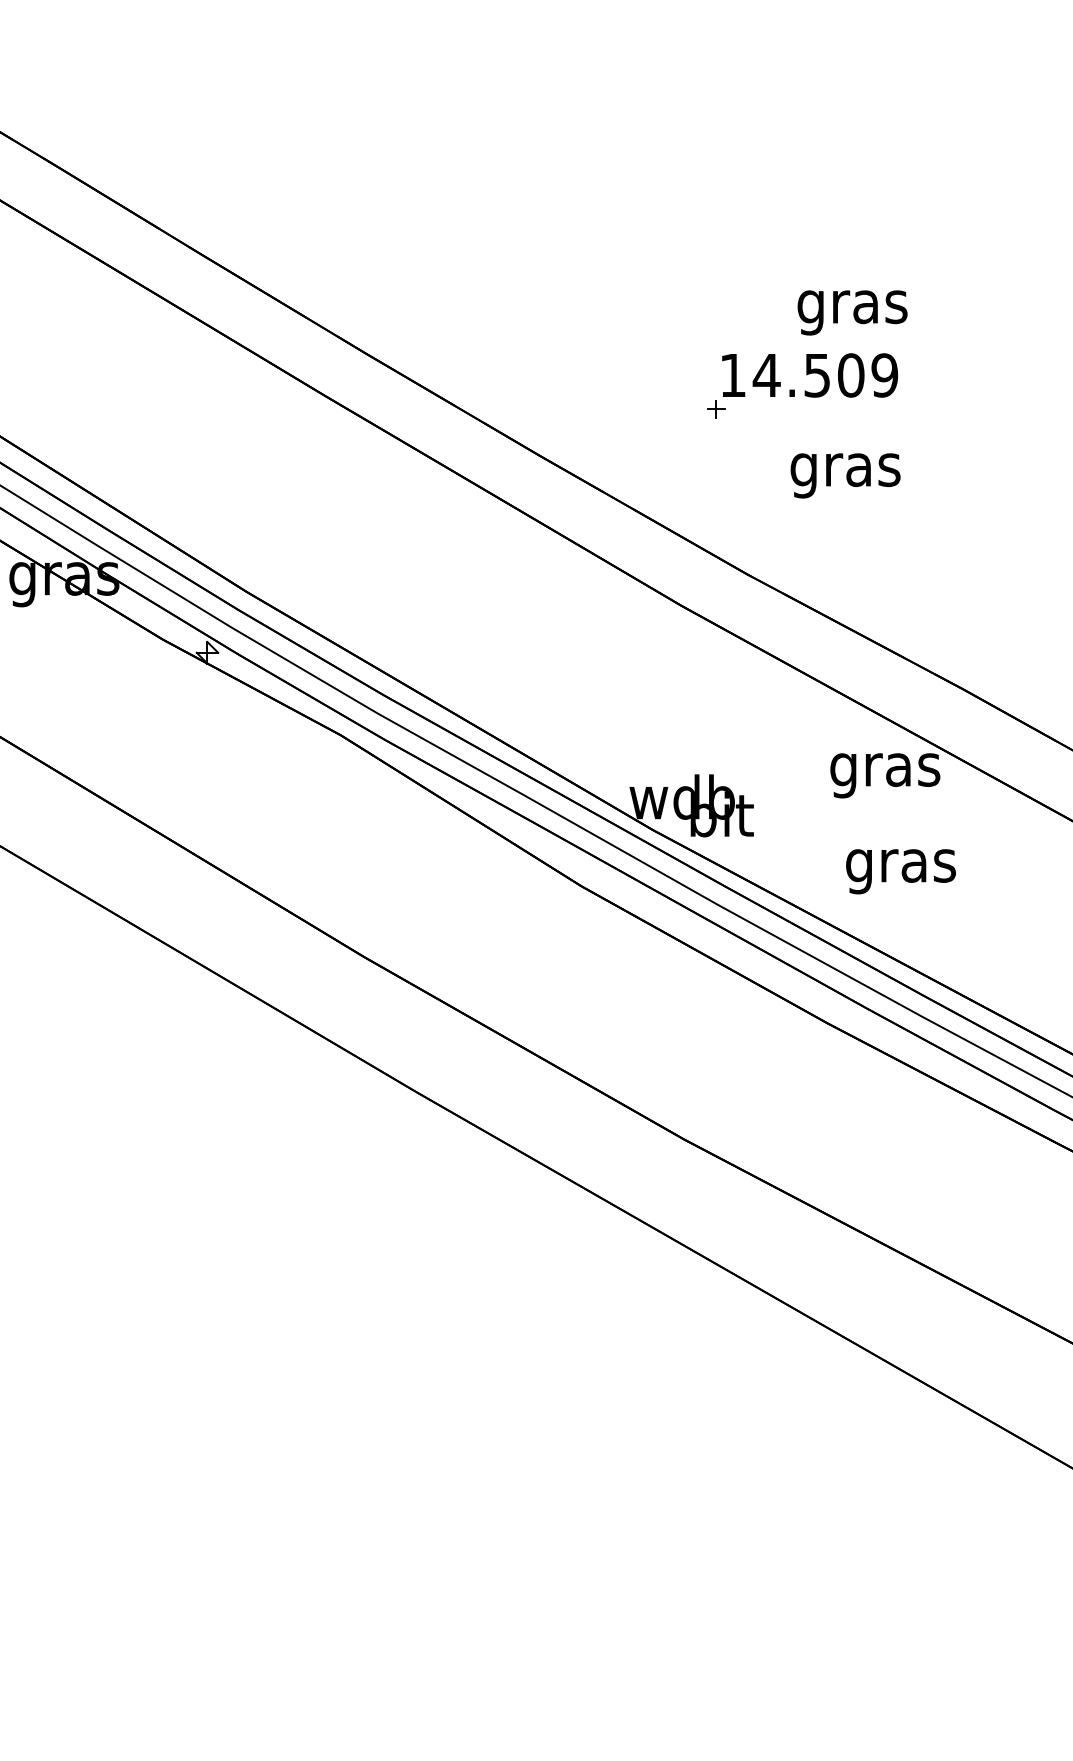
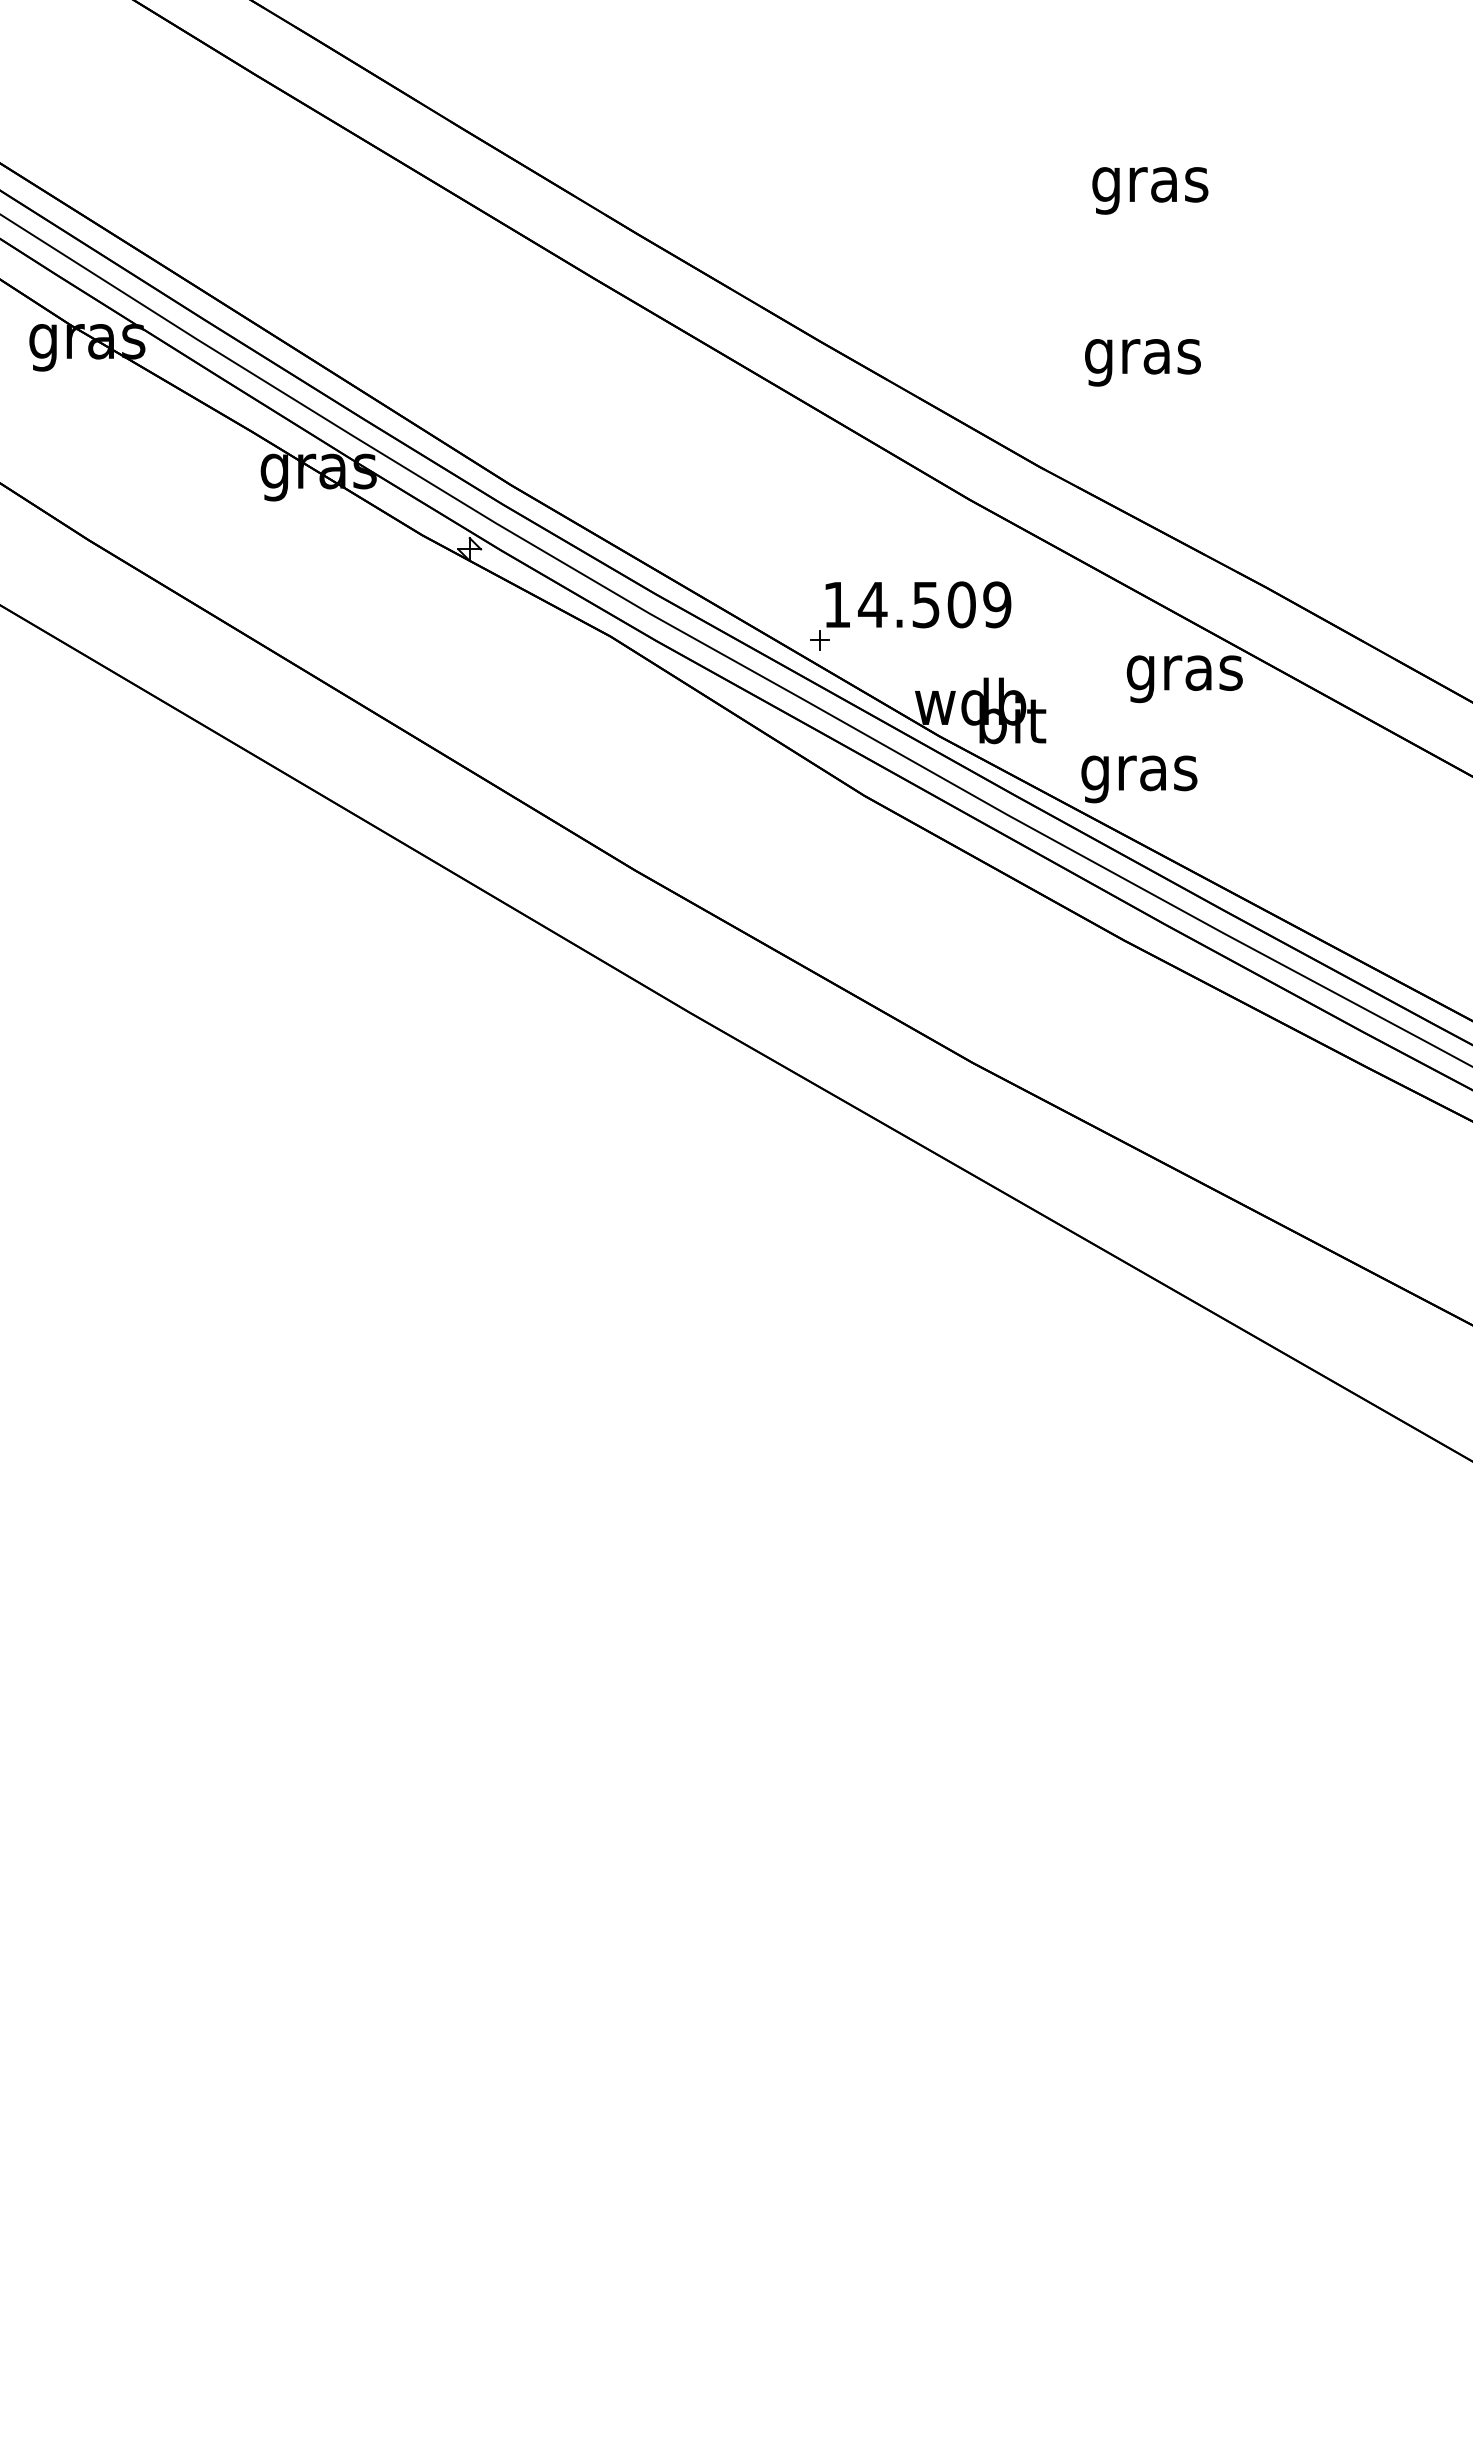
part: (802, 385) -> (910, 615), moved
text: (901, 871) -> (1139, 779), moved

